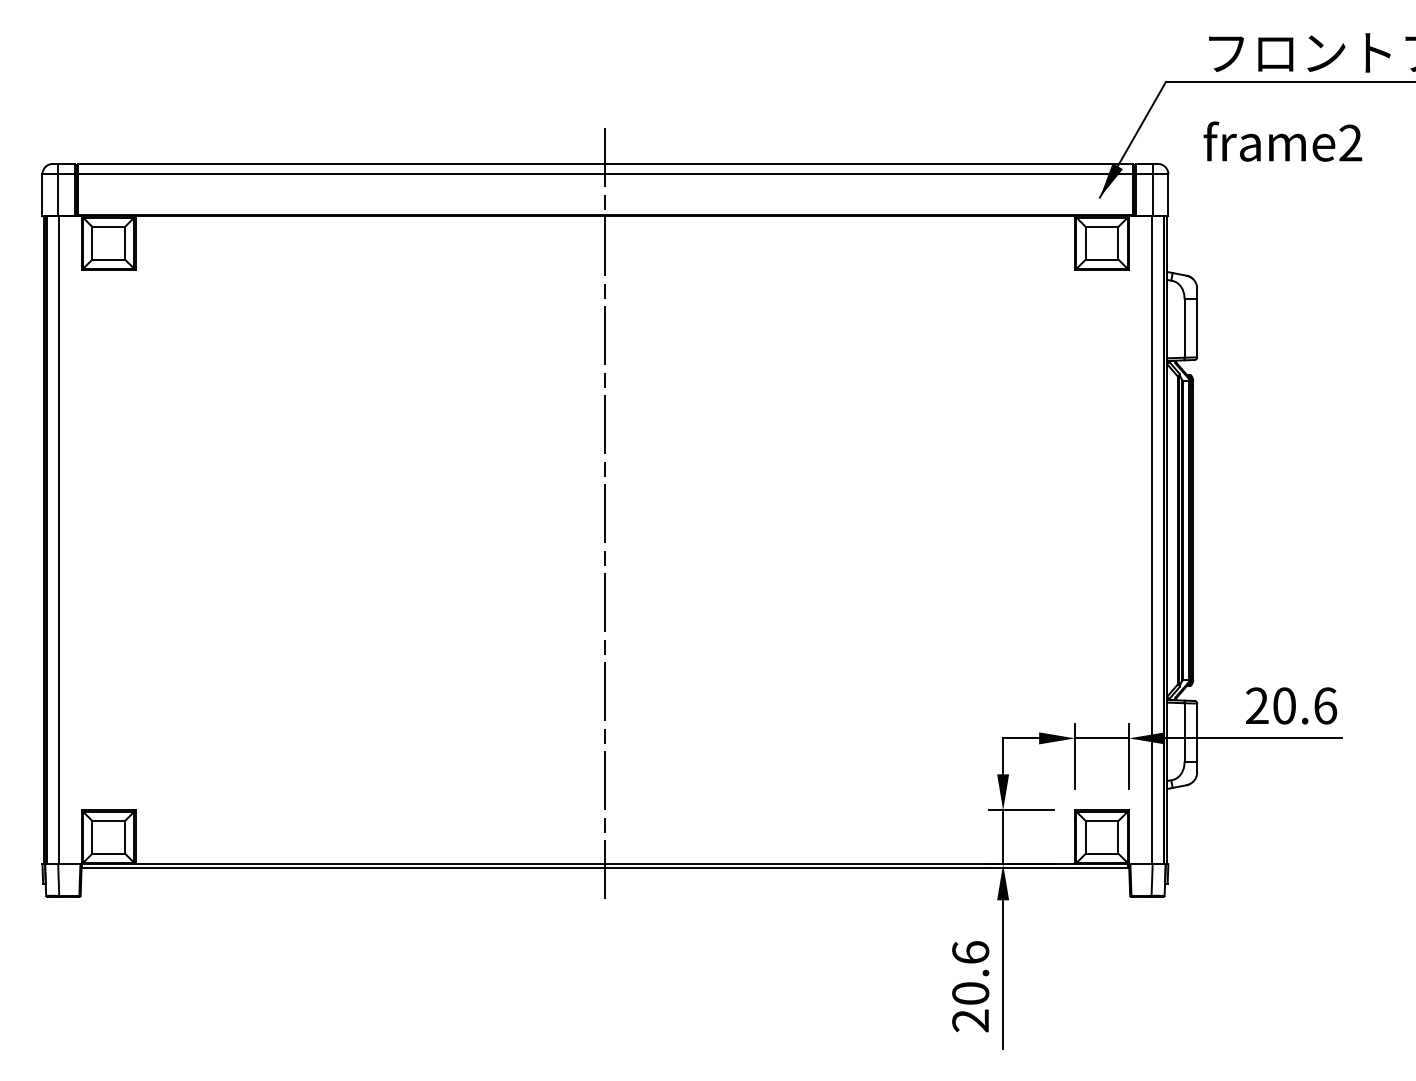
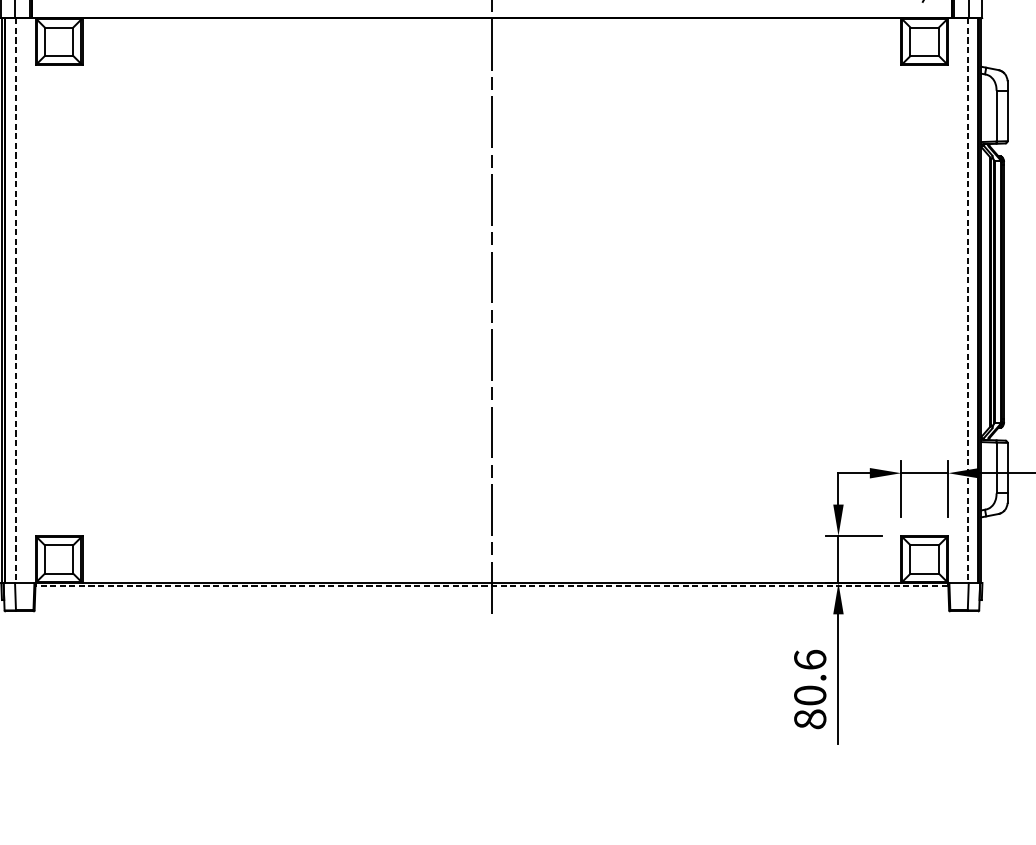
line: (58, 540) -> (15, 300), solid -> dashed
line: (1151, 540) -> (967, 300), solid -> dashed
line: (604, 868) -> (491, 586), solid -> dashed
text: (970, 1020) -> (810, 719), 20.6 -> 80.6

